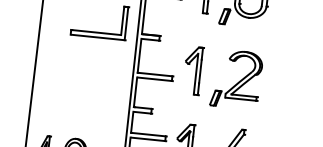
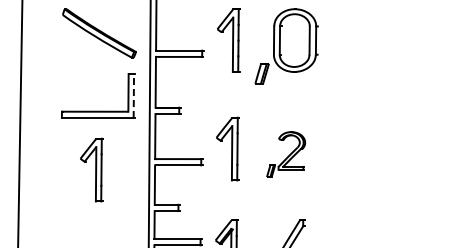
line: (126, 24) -> (133, 96), solid -> dashed
part: (89, 75) -> (91, 169), added
part: (236, 79) -> (285, 154), size x0.6

